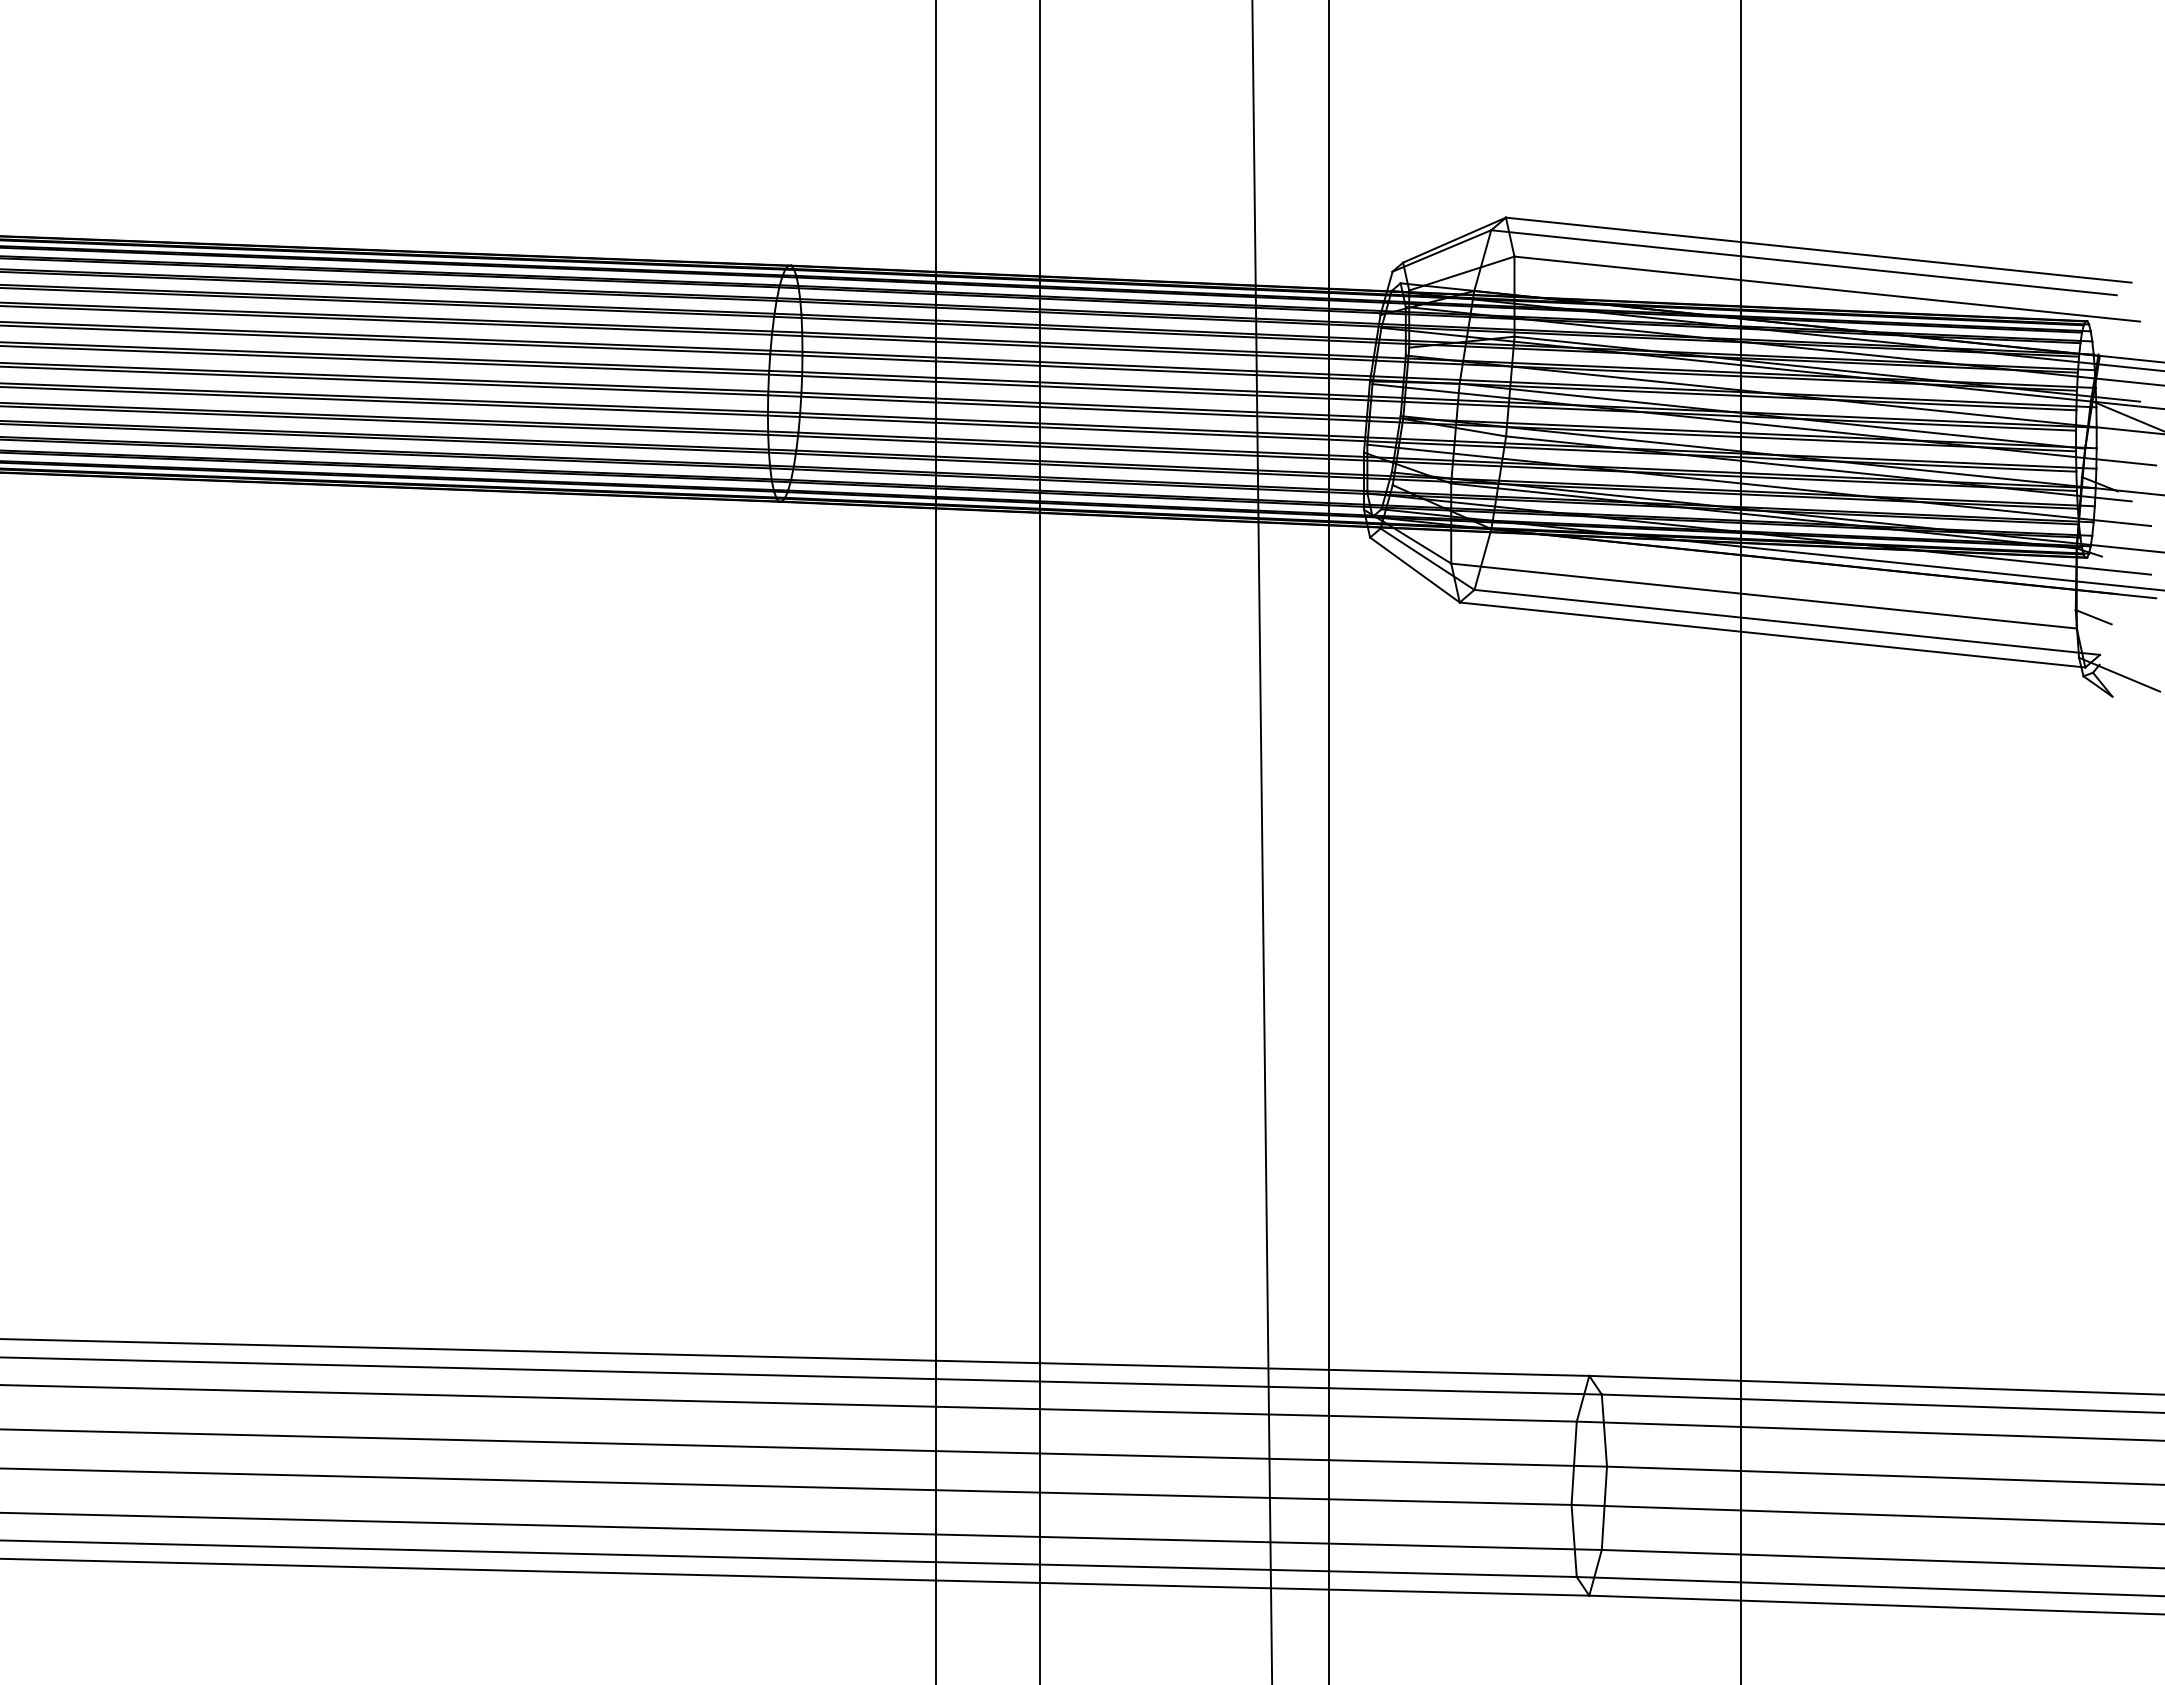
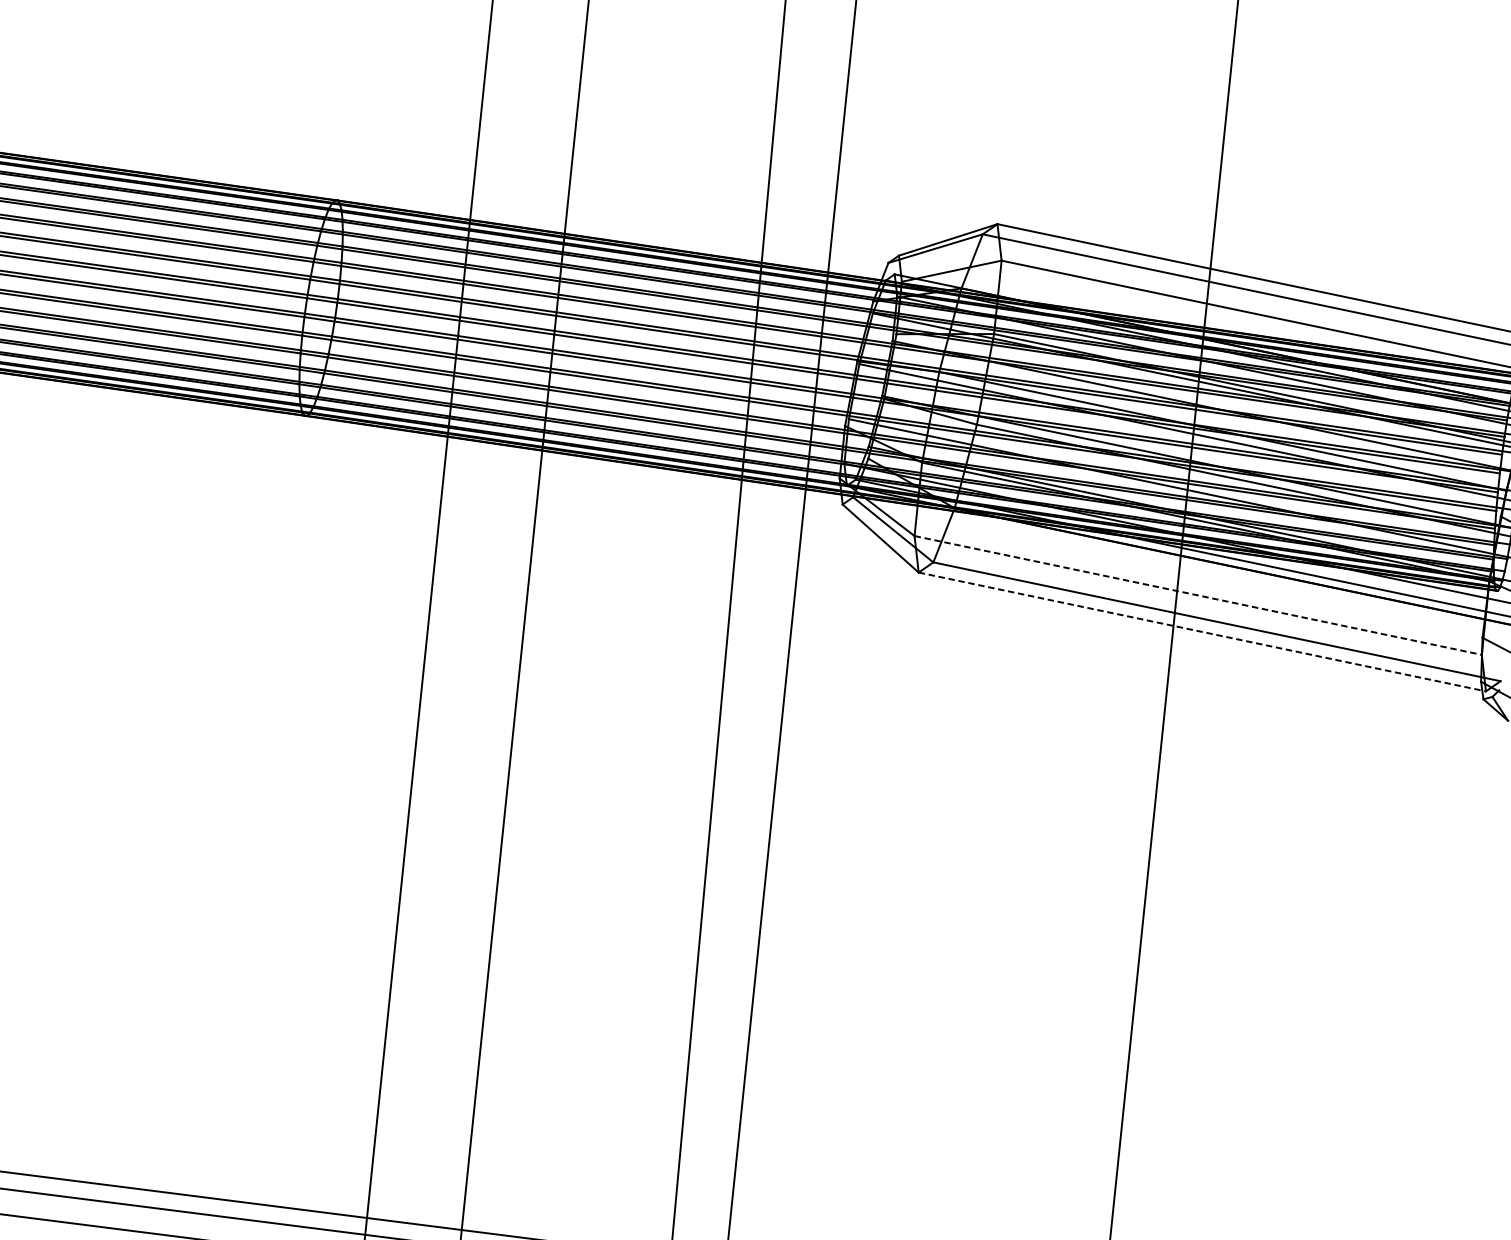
line: (1764, 596) -> (1198, 595), solid -> dashed
line: (1773, 635) -> (1203, 632), solid -> dashed

